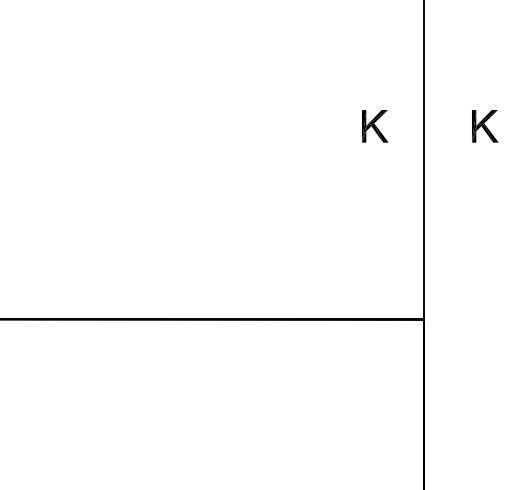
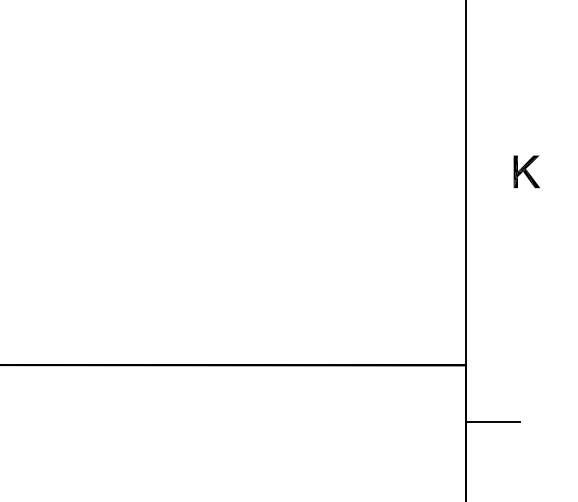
part: (374, 126) -> (416, 171), removed
line: (450, 377) -> (492, 422), added

